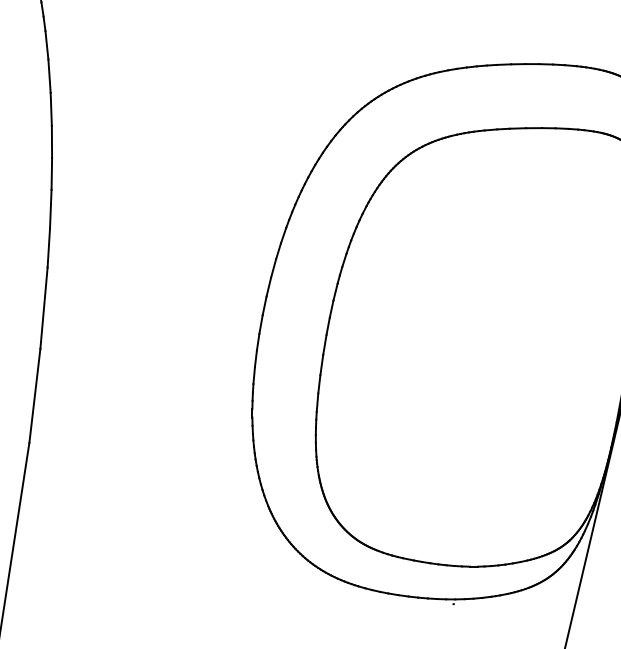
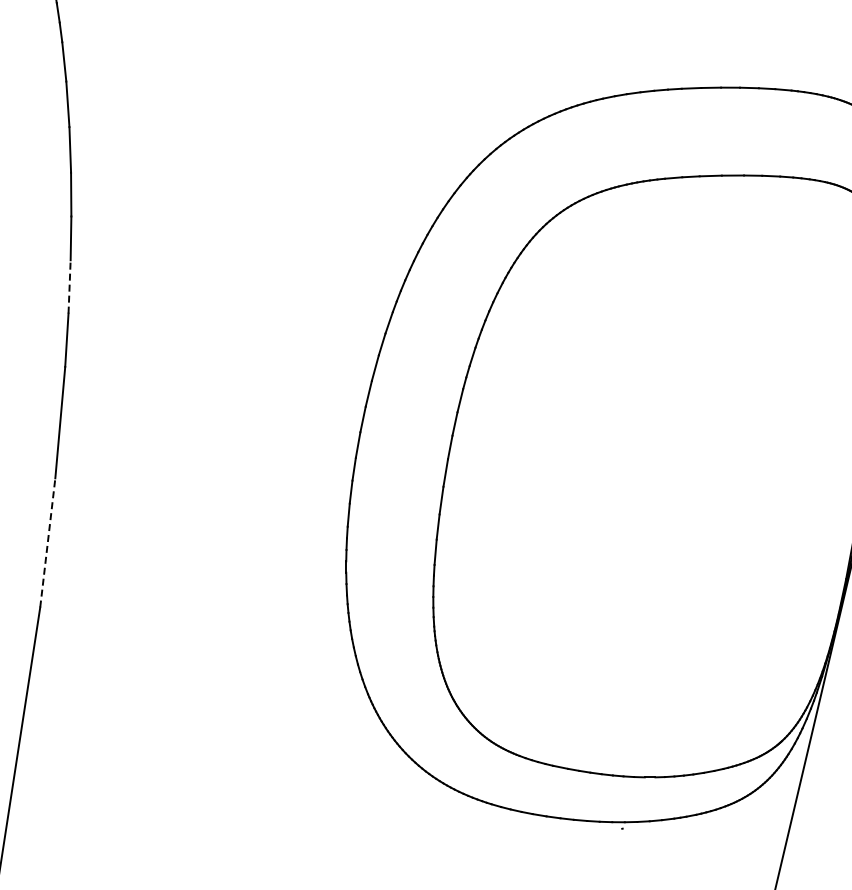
line: (50, 209) -> (69, 286), solid -> dashed
line: (34, 395) -> (47, 542), solid -> dashed

